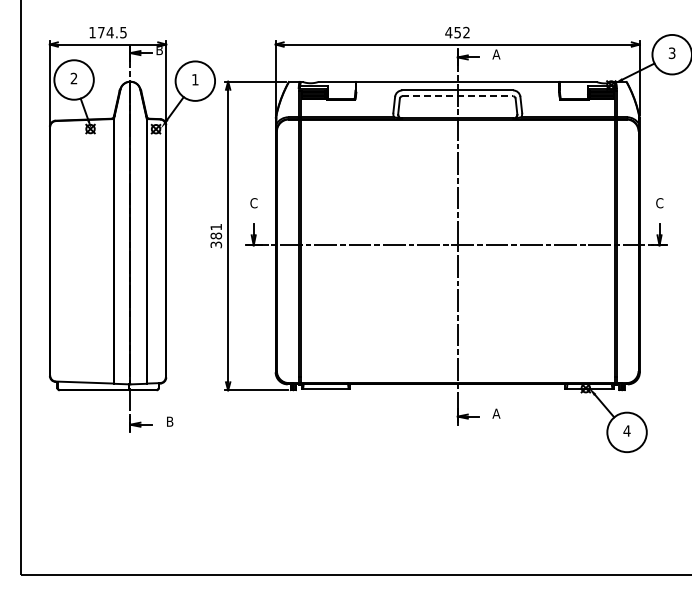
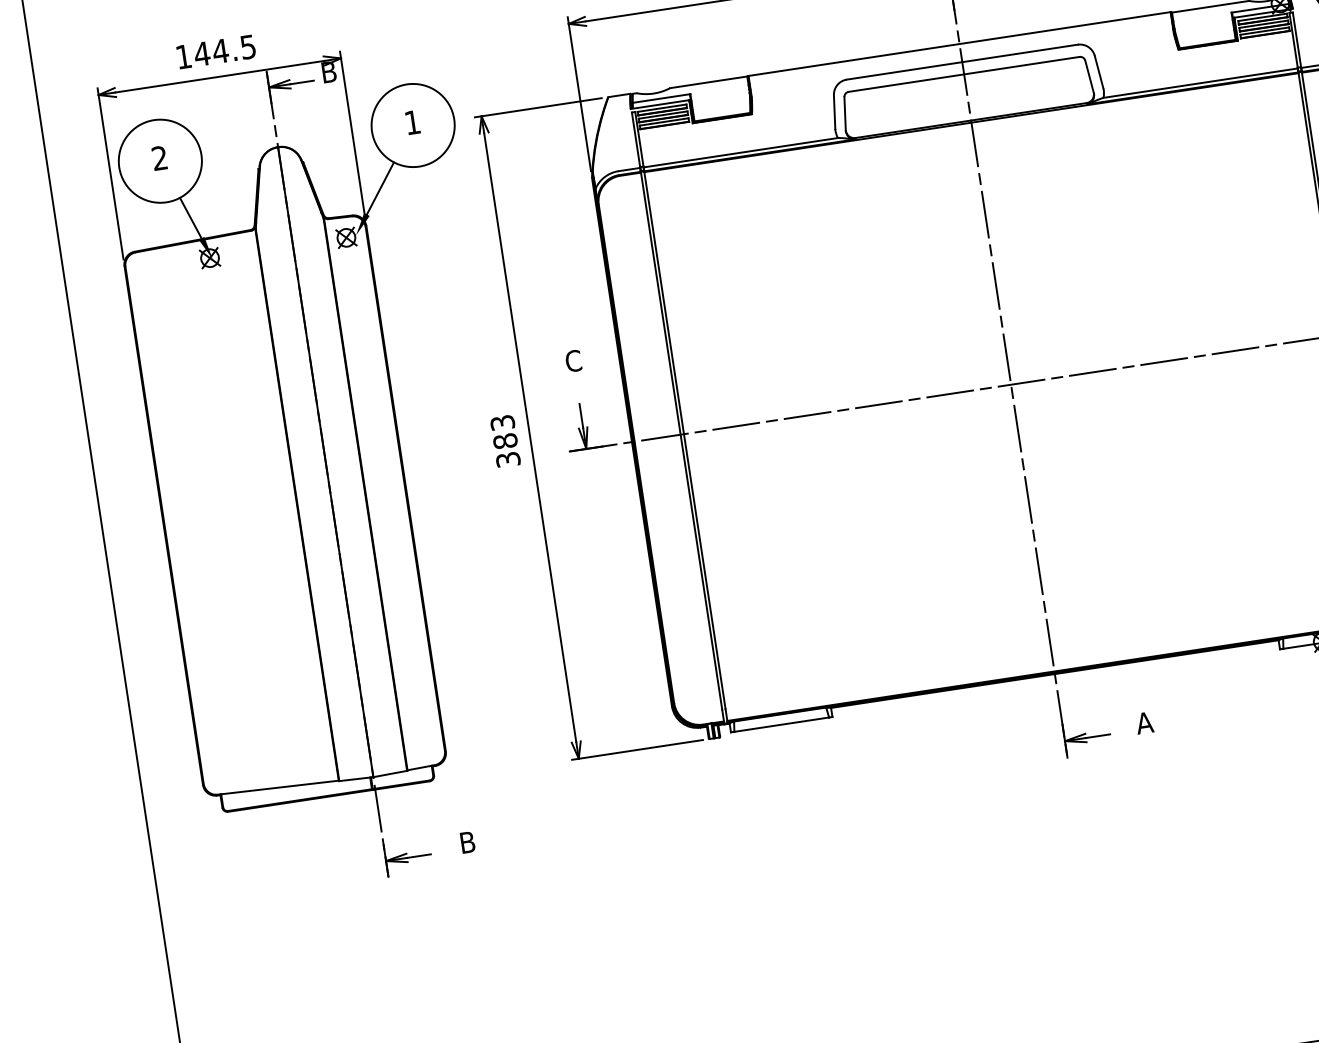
text: (100, 32) -> (200, 54), 174.5 -> 144.5
line: (458, 96) -> (965, 74), dashed -> solid
text: (216, 226) -> (502, 421), 381 -> 383

